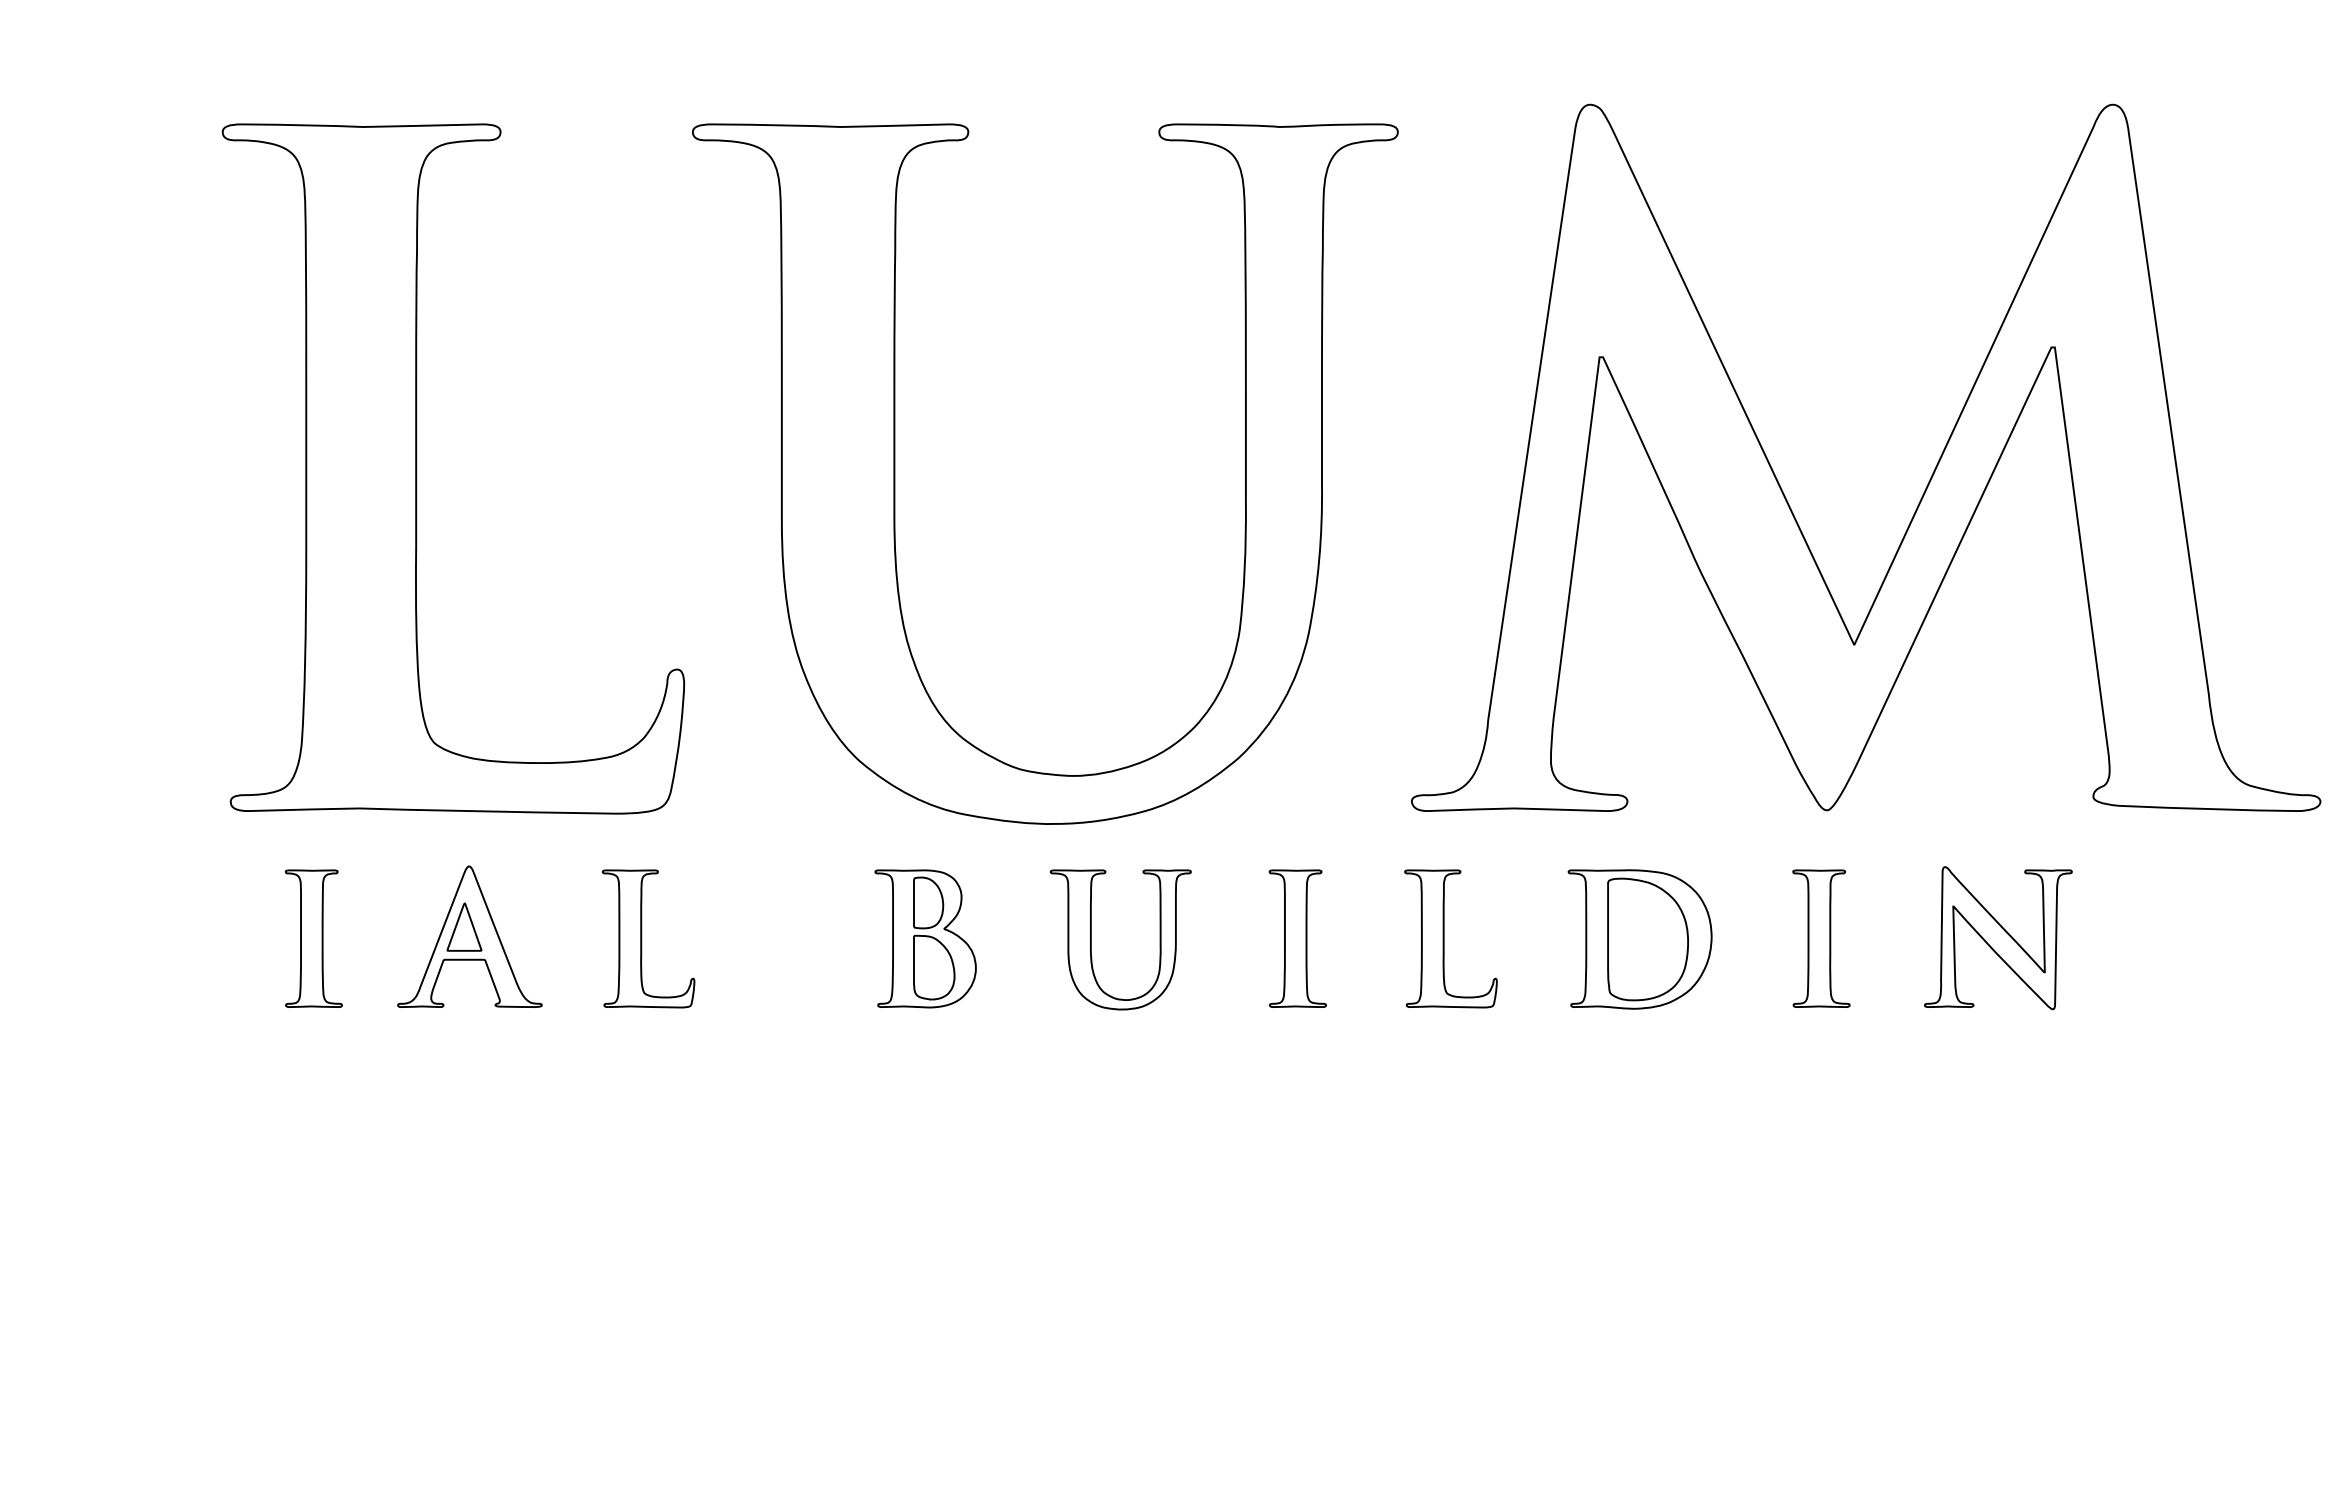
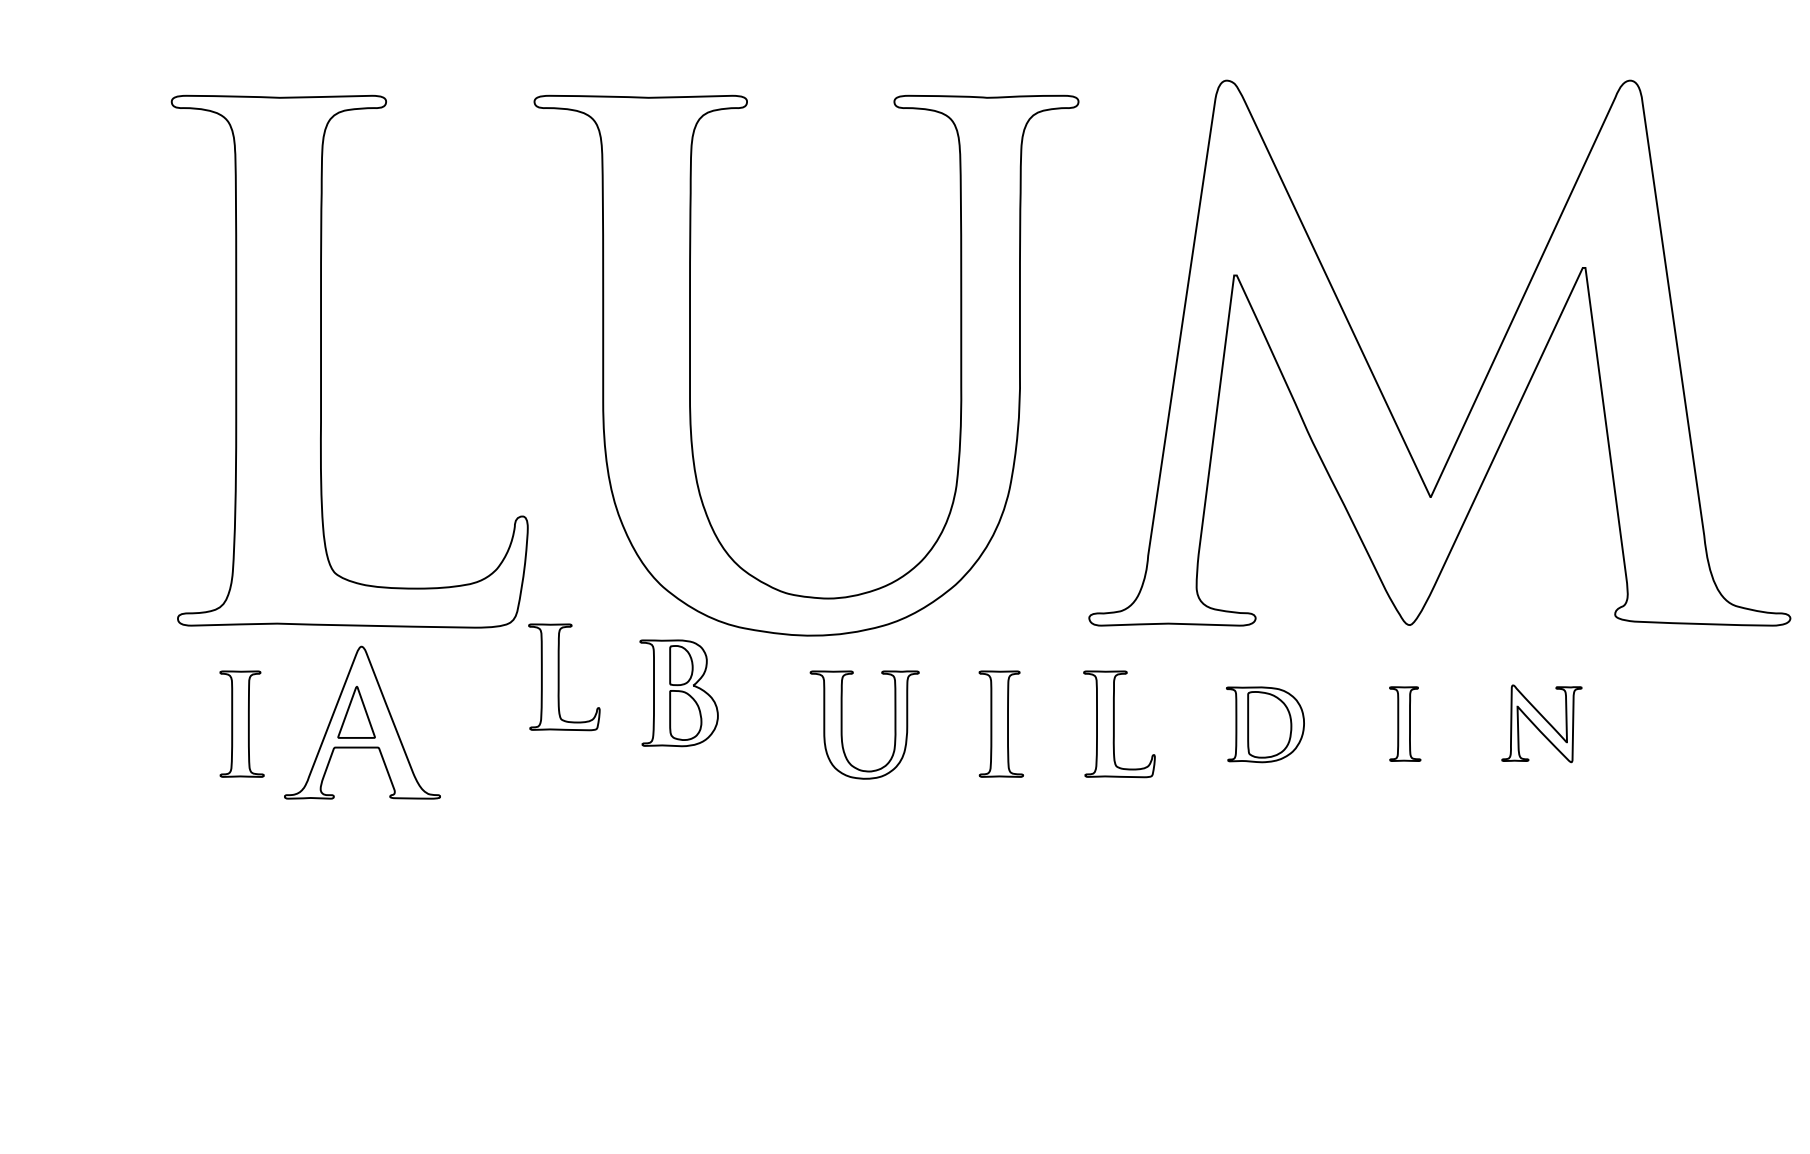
part: (469, 936) -> (362, 722), size x1.4
part: (1820, 937) -> (1404, 723), size x0.7
part: (1997, 937) -> (1541, 723), size x0.7
part: (648, 939) -> (564, 677), moved
part: (924, 939) -> (678, 693), moved
part: (1640, 939) -> (1265, 724), size x0.7

